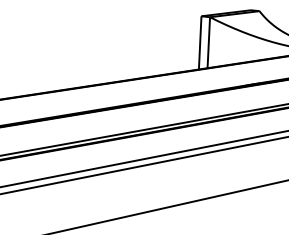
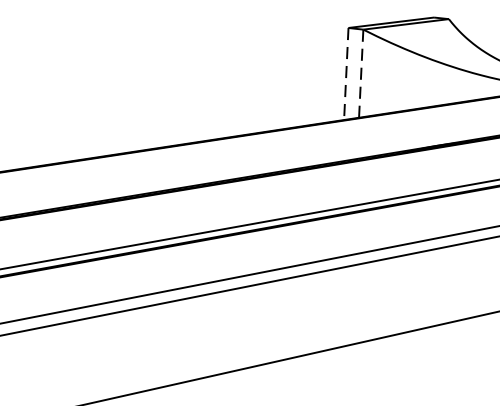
line: (200, 42) -> (346, 73), solid -> dashed
line: (208, 42) -> (360, 73), solid -> dashed

